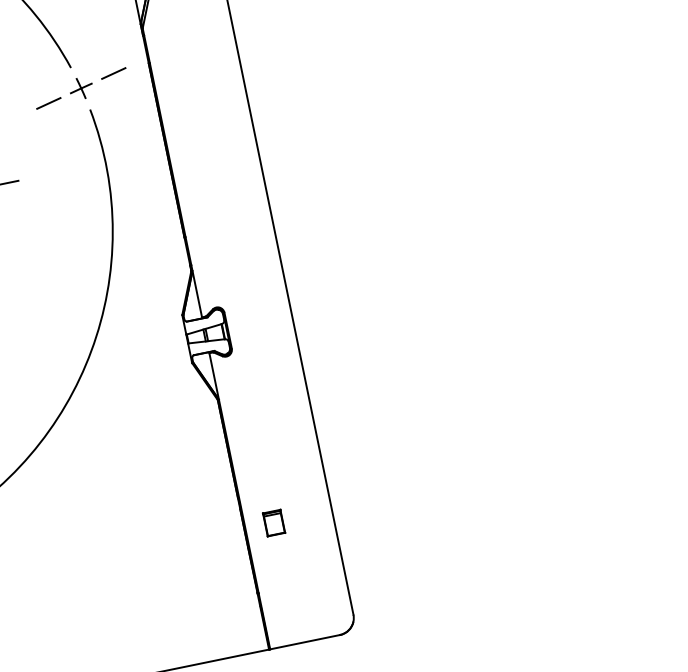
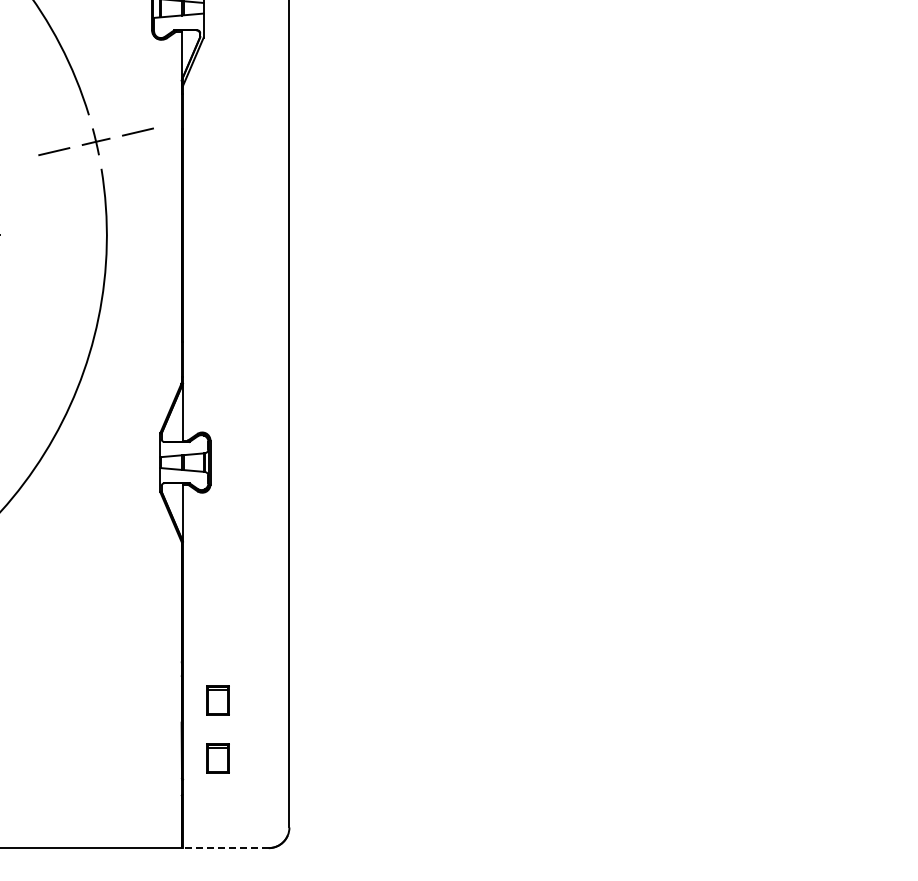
part: (283, 570) -> (217, 758), added
line: (304, 642) -> (225, 848), solid -> dashed

